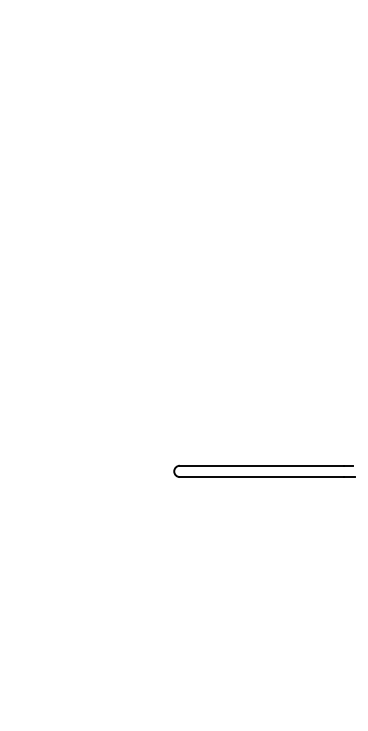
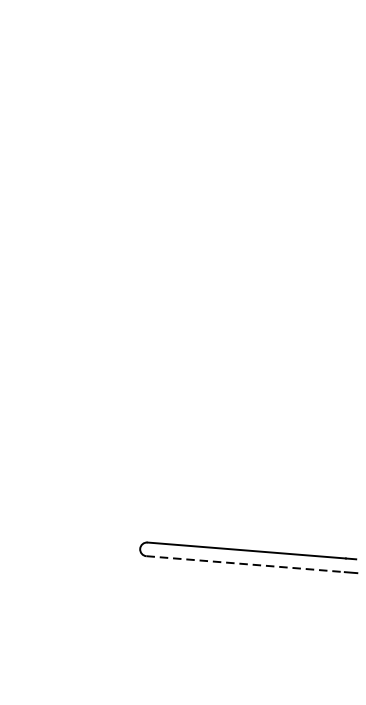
line: (262, 477) -> (246, 564), solid -> dashed

